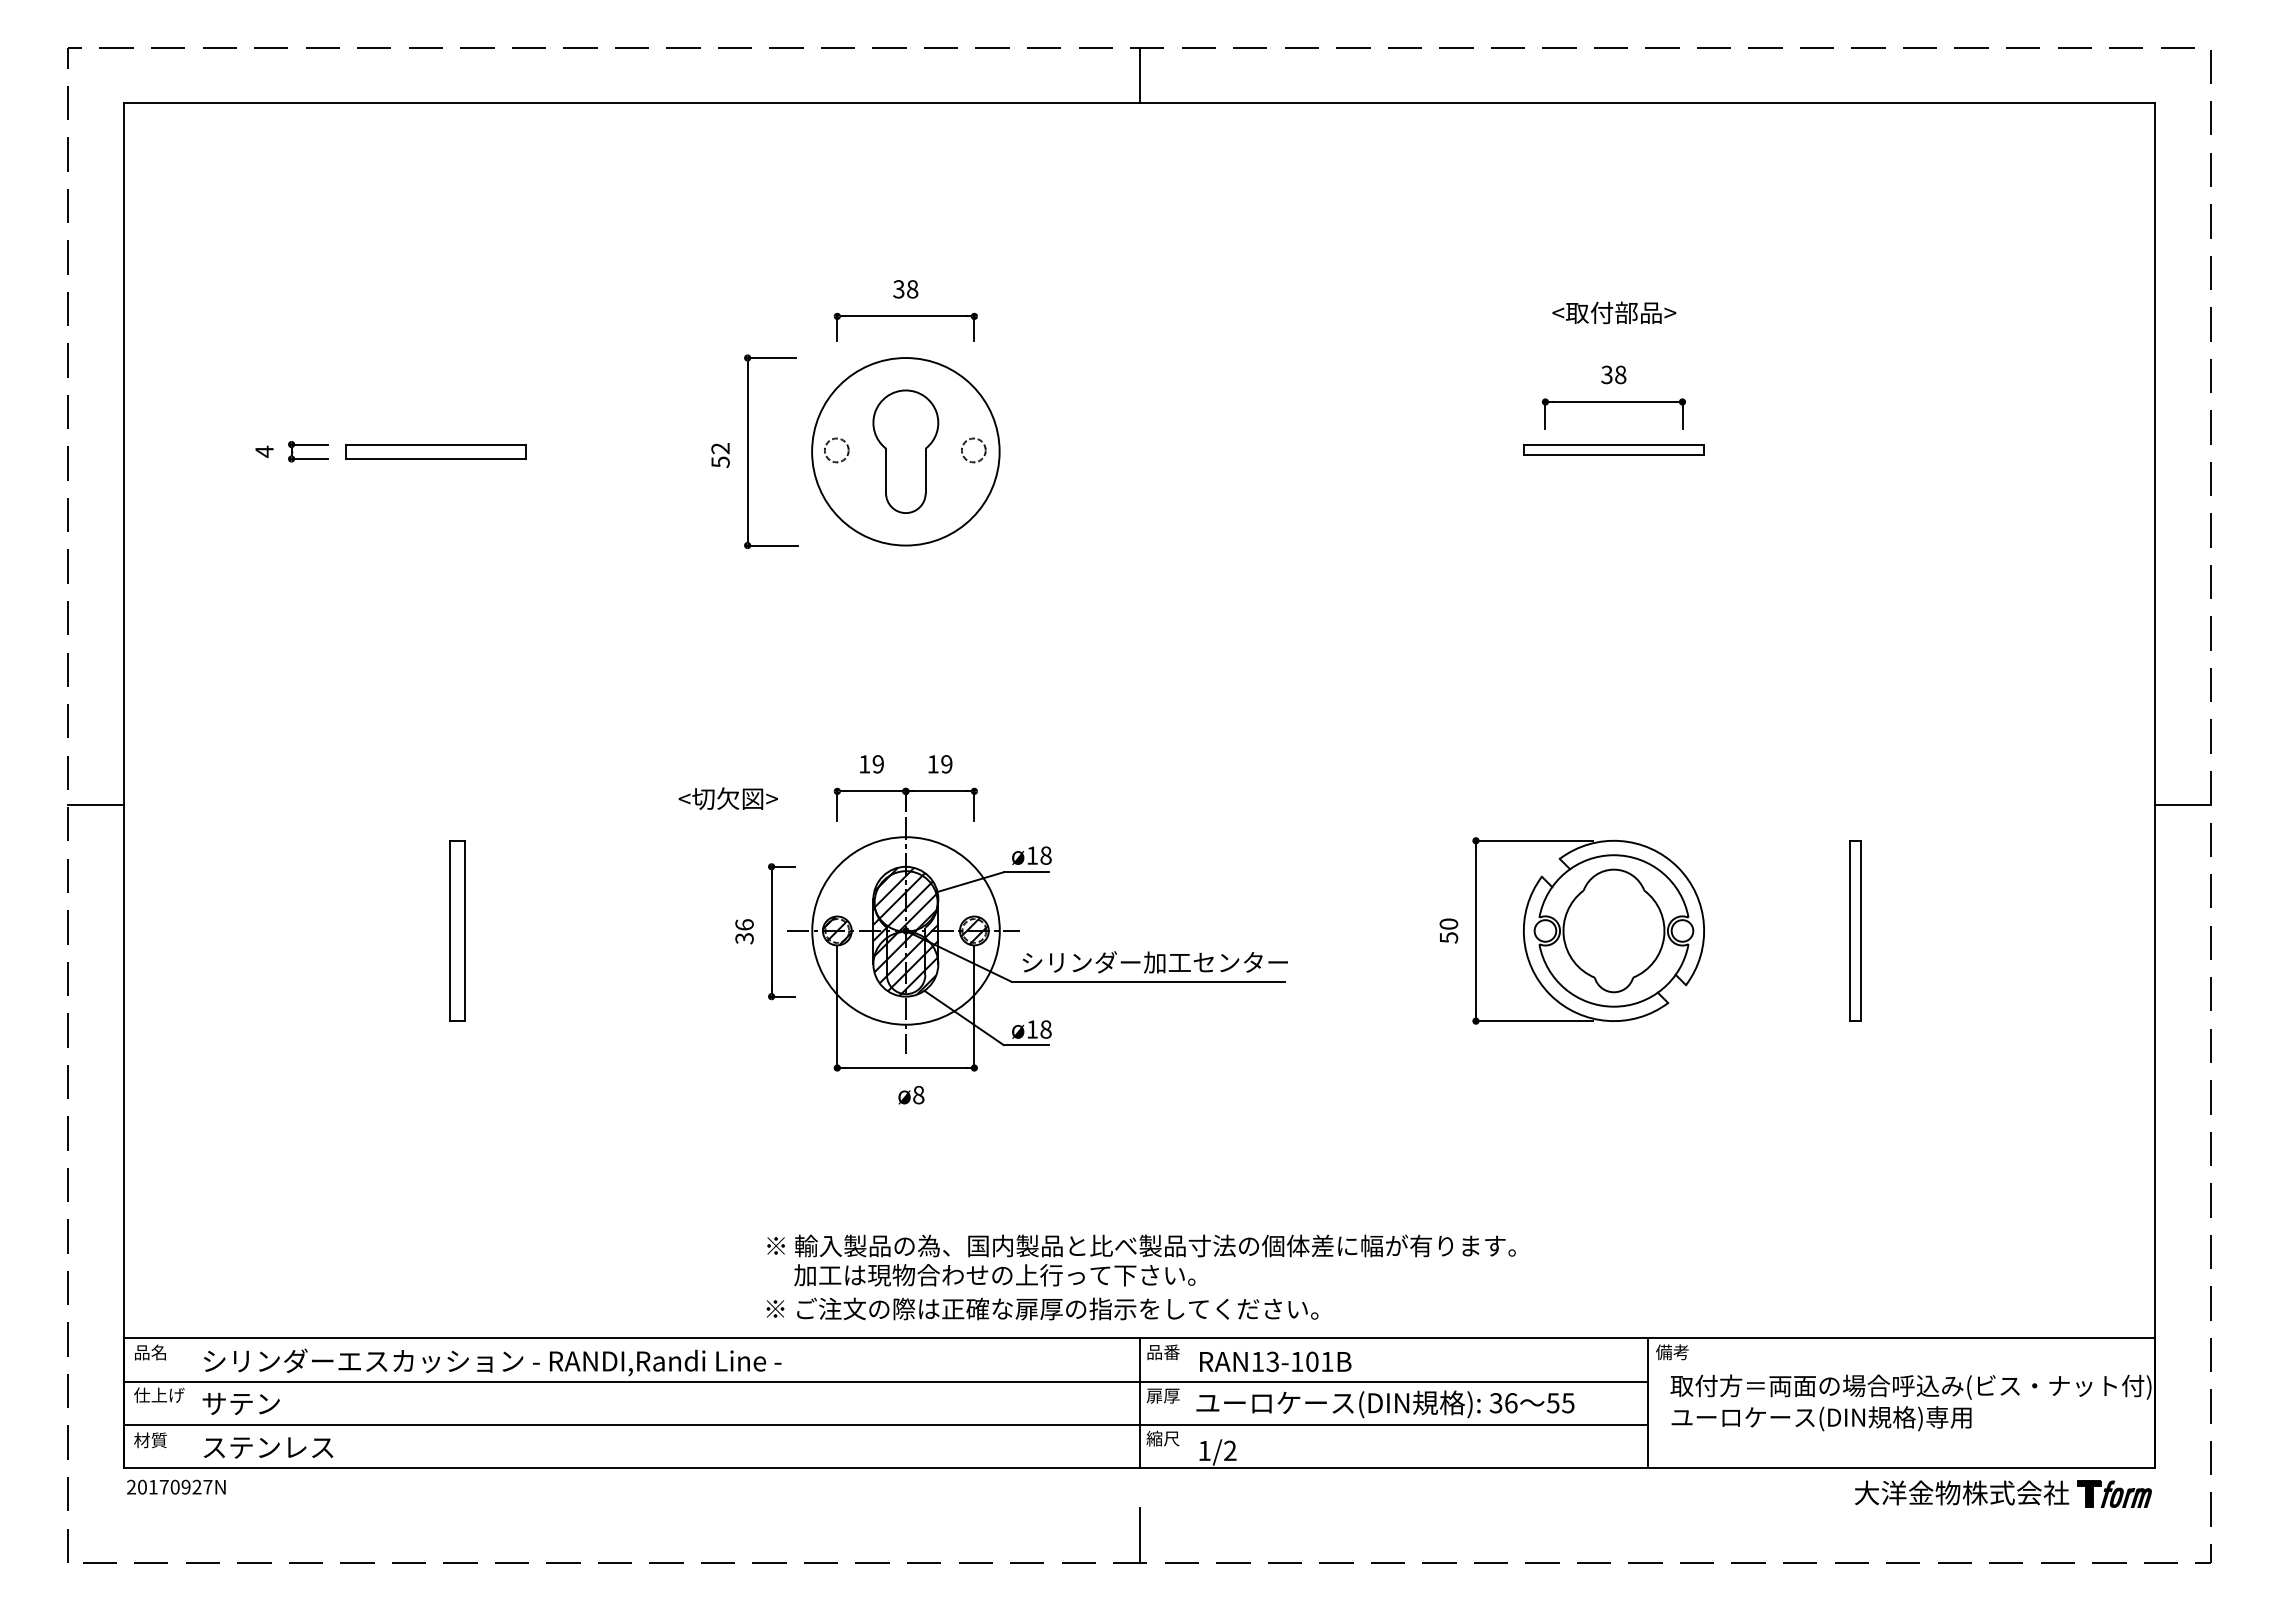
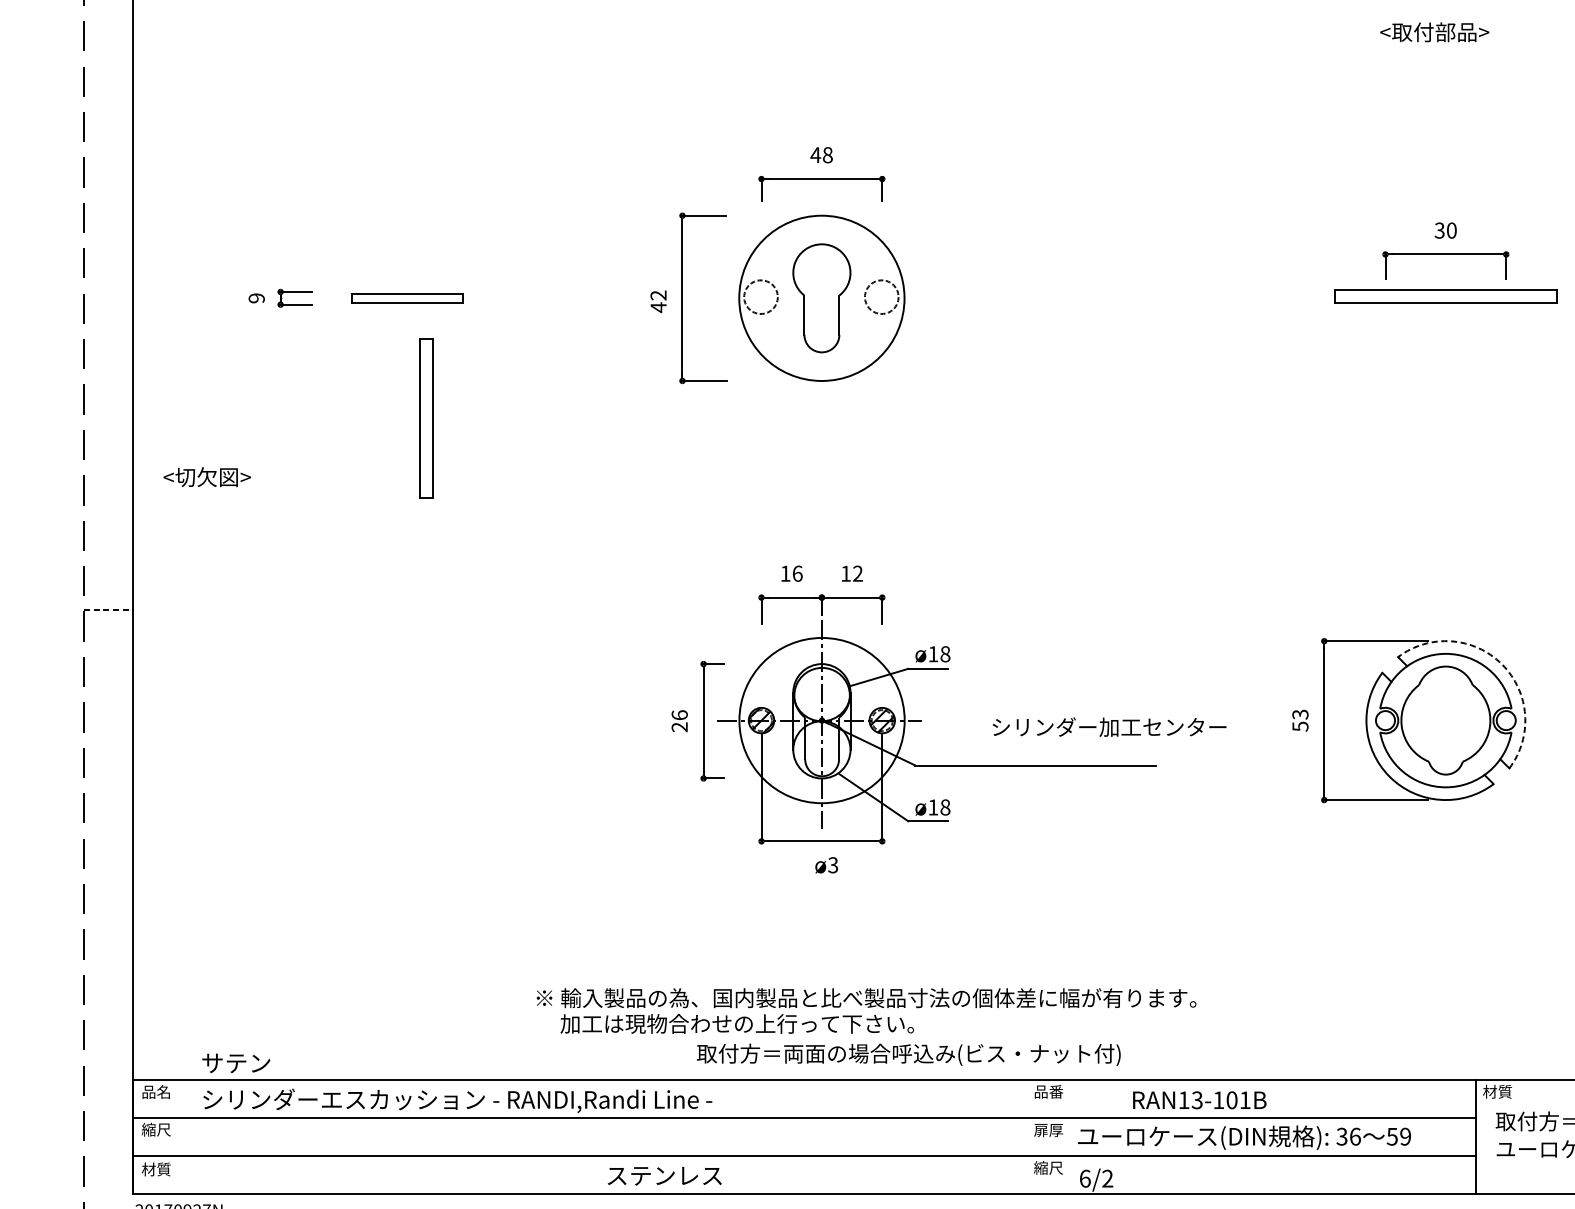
text: (898, 289) -> (815, 155), 38 -> 48
text: (1614, 312) -> (1434, 31), moved
text: (1620, 374) -> (1451, 230), 38 -> 30
part: (1613, 449) -> (1445, 296), size x1.4
circle: (836, 450) -> (760, 297), size x1.6
circle: (973, 450) -> (881, 297), size x1.6
text: (264, 451) -> (256, 298), 4 -> 9
part: (435, 451) -> (407, 298), size x0.7
text: (720, 462) -> (658, 307), 52 -> 42
text: (878, 764) -> (797, 573), 19 -> 16
text: (946, 764) -> (857, 573), 19 -> 12
text: (727, 798) -> (206, 476), moved
line: (95, 805) -> (107, 610), solid -> dashed
arc: (1677, 867) -> (1501, 664), solid -> dashed
text: (1448, 923) -> (1300, 714), 50 -> 53
part: (457, 930) -> (426, 417), moved
hatch: (905, 931) -> (821, 721), removed
text: (744, 938) -> (679, 727), 36 -> 26
text: (1154, 962) -> (1108, 727), moved
text: (918, 1094) -> (833, 864), ø8 -> ø3
text: (1141, 1260) -> (866, 1010), moved
text: (1041, 1309) -> (941, 1054), ※ ご注文の際は正確な扉厚の指示をしてください。 -> 取付方＝両面の場合呼込み(ビス・ナット付)
text: (1672, 1352) -> (1497, 1092), 備考 -> 材質
text: (1275, 1361) -> (1199, 1099), moved
text: (159, 1395) -> (164, 1129), 仕上げ -> 縮尺
text: (240, 1403) -> (235, 1062), moved
line: (1139, 1403) -> (1027, 1137), removed
text: (1567, 1403) -> (1404, 1137), 55 -> 59
text: (268, 1447) -> (664, 1175), moved
text: (1204, 1450) -> (1085, 1178), 1/2 -> 6/2

